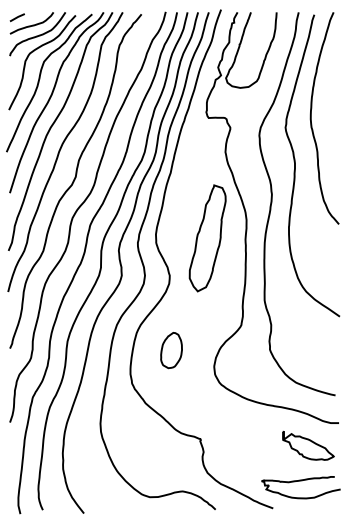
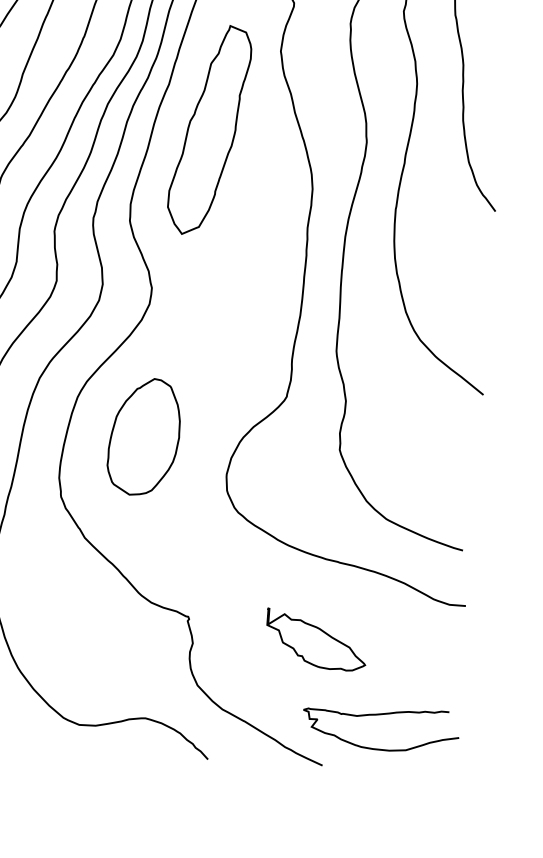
part: (207, 238) -> (209, 130), moved
part: (171, 350) -> (144, 436), size x1.67
part: (308, 445) -> (316, 639), moved

